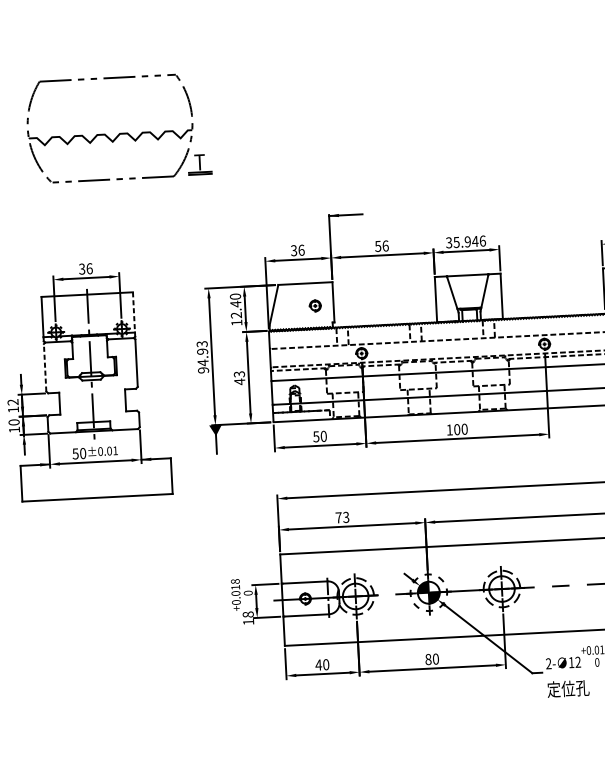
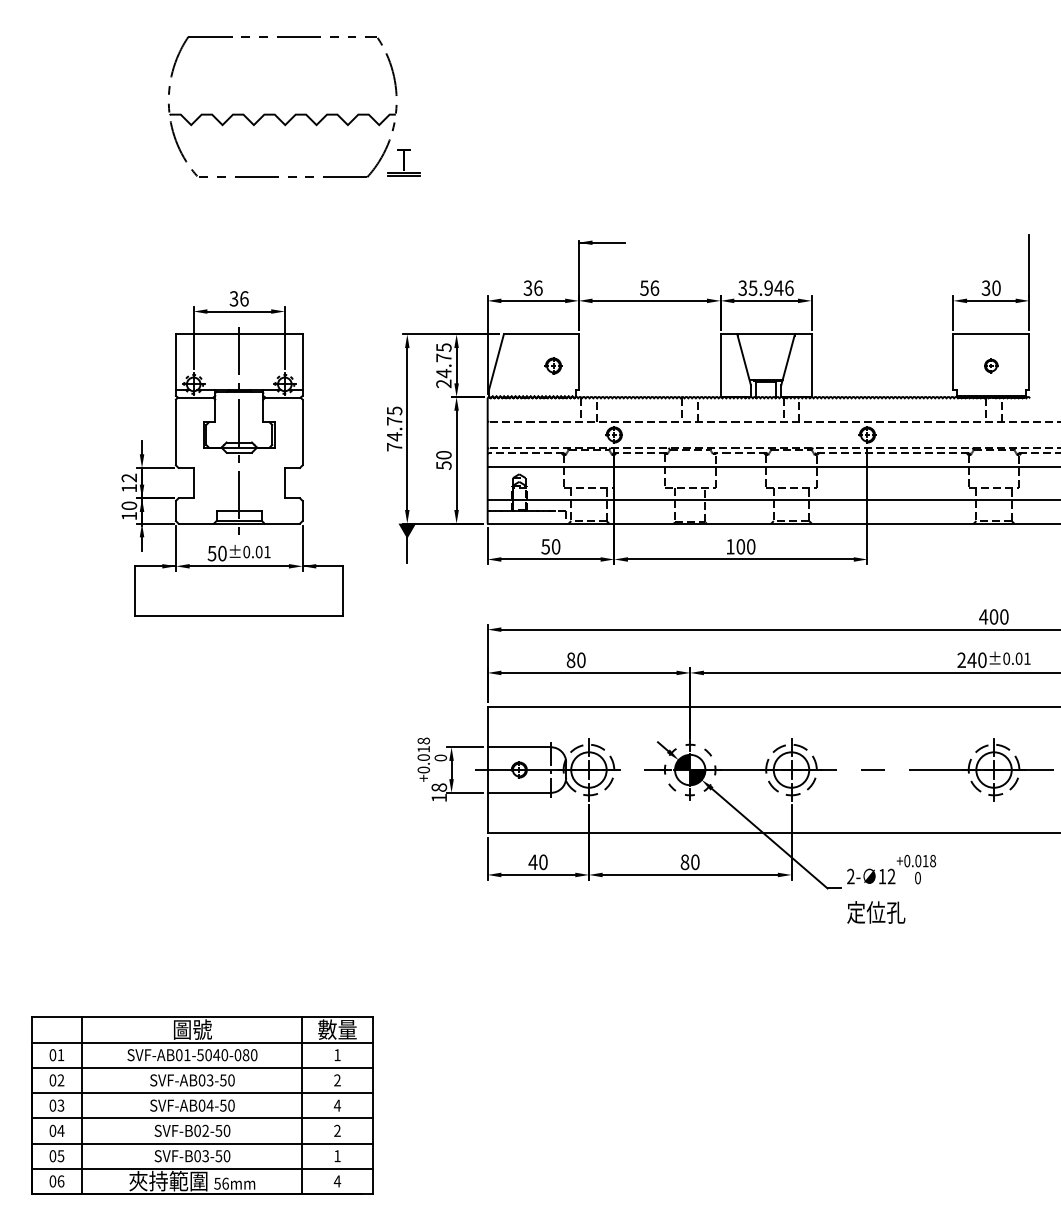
text: (235, 309) -> (443, 365), 12.40 -> 24.75
line: (133, 312) -> (302, 362), dashed -> solid
text: (202, 356) -> (394, 428), 94.93 -> 74.75
line: (45, 367) -> (176, 432), dashed -> solid
text: (239, 378) -> (443, 460), 43 -> 50
text: (341, 517) -> (575, 660), 73 -> 80

